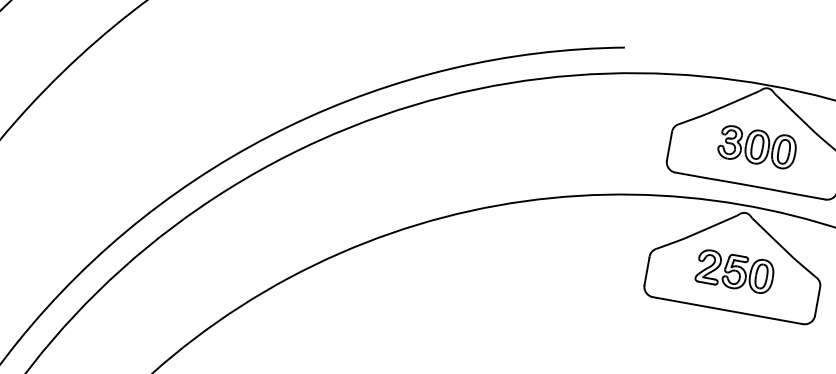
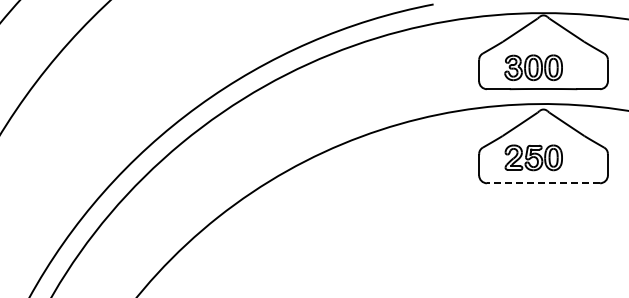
part: (757, 146) -> (533, 67), moved
part: (734, 271) -> (533, 157), moved
line: (727, 310) -> (543, 183), solid -> dashed

